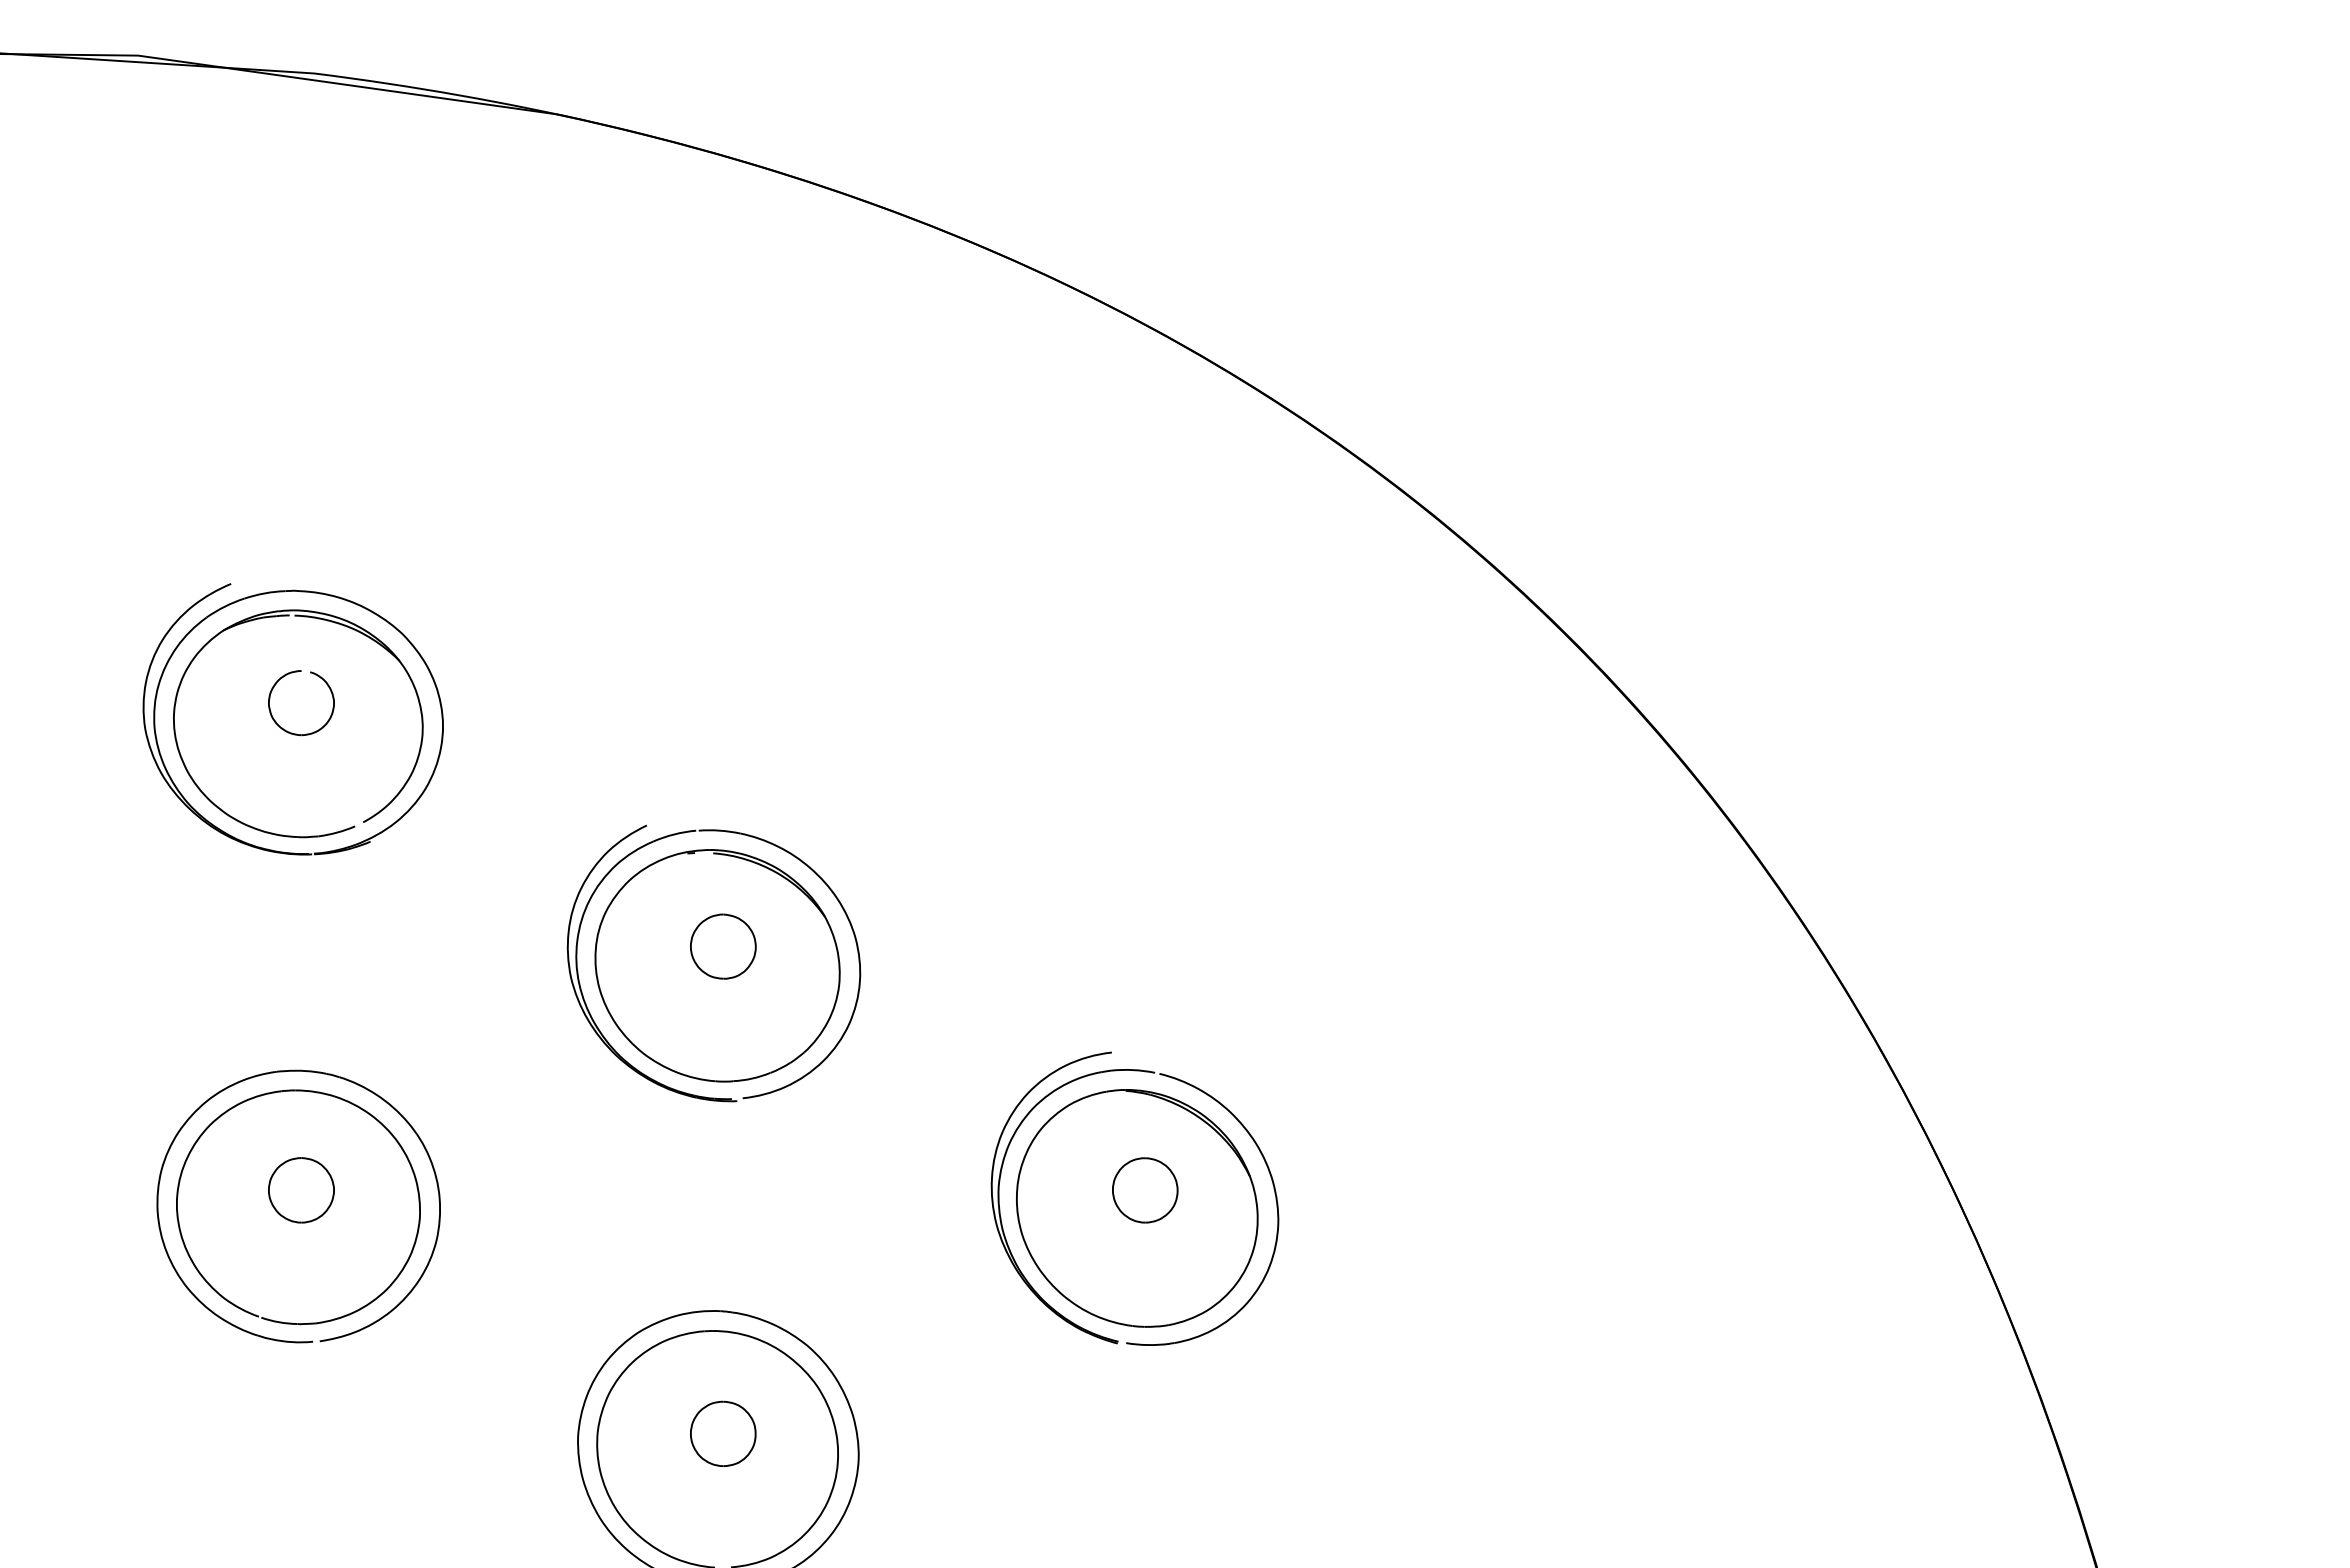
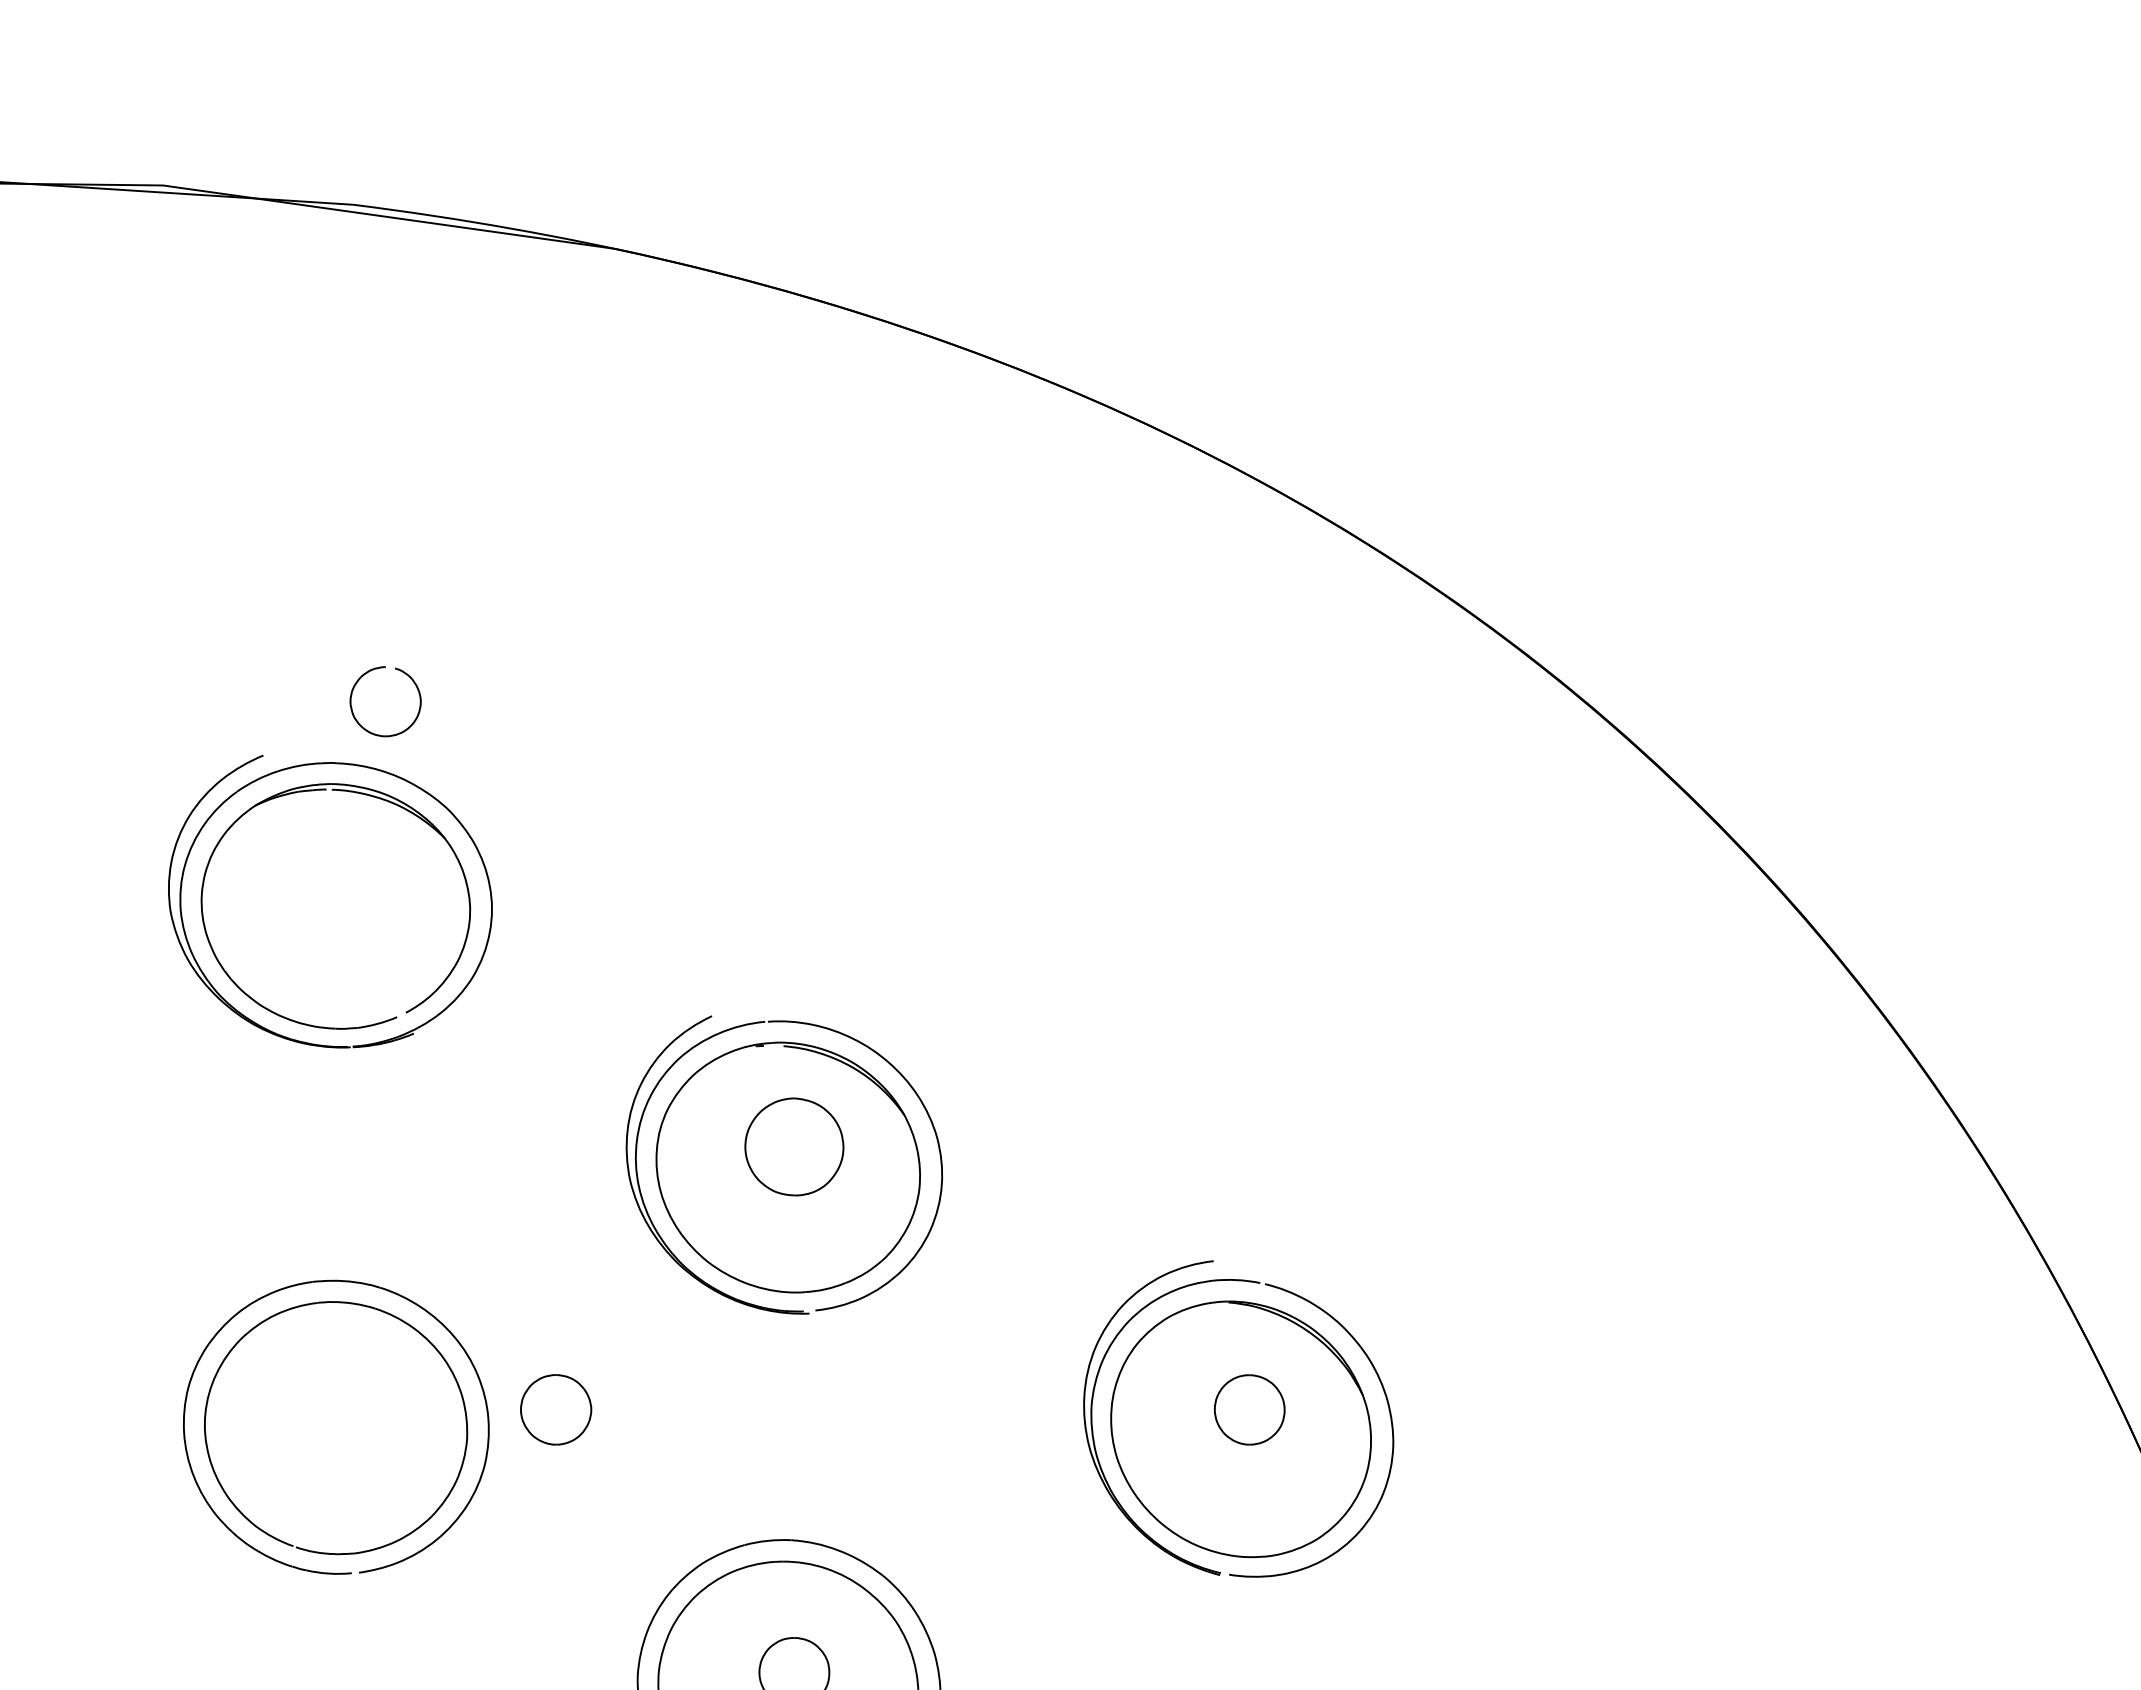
part: (287, 730) -> (370, 731), moved
part: (723, 946) -> (794, 1146), size x1.4
part: (301, 1190) -> (556, 1410), moved

